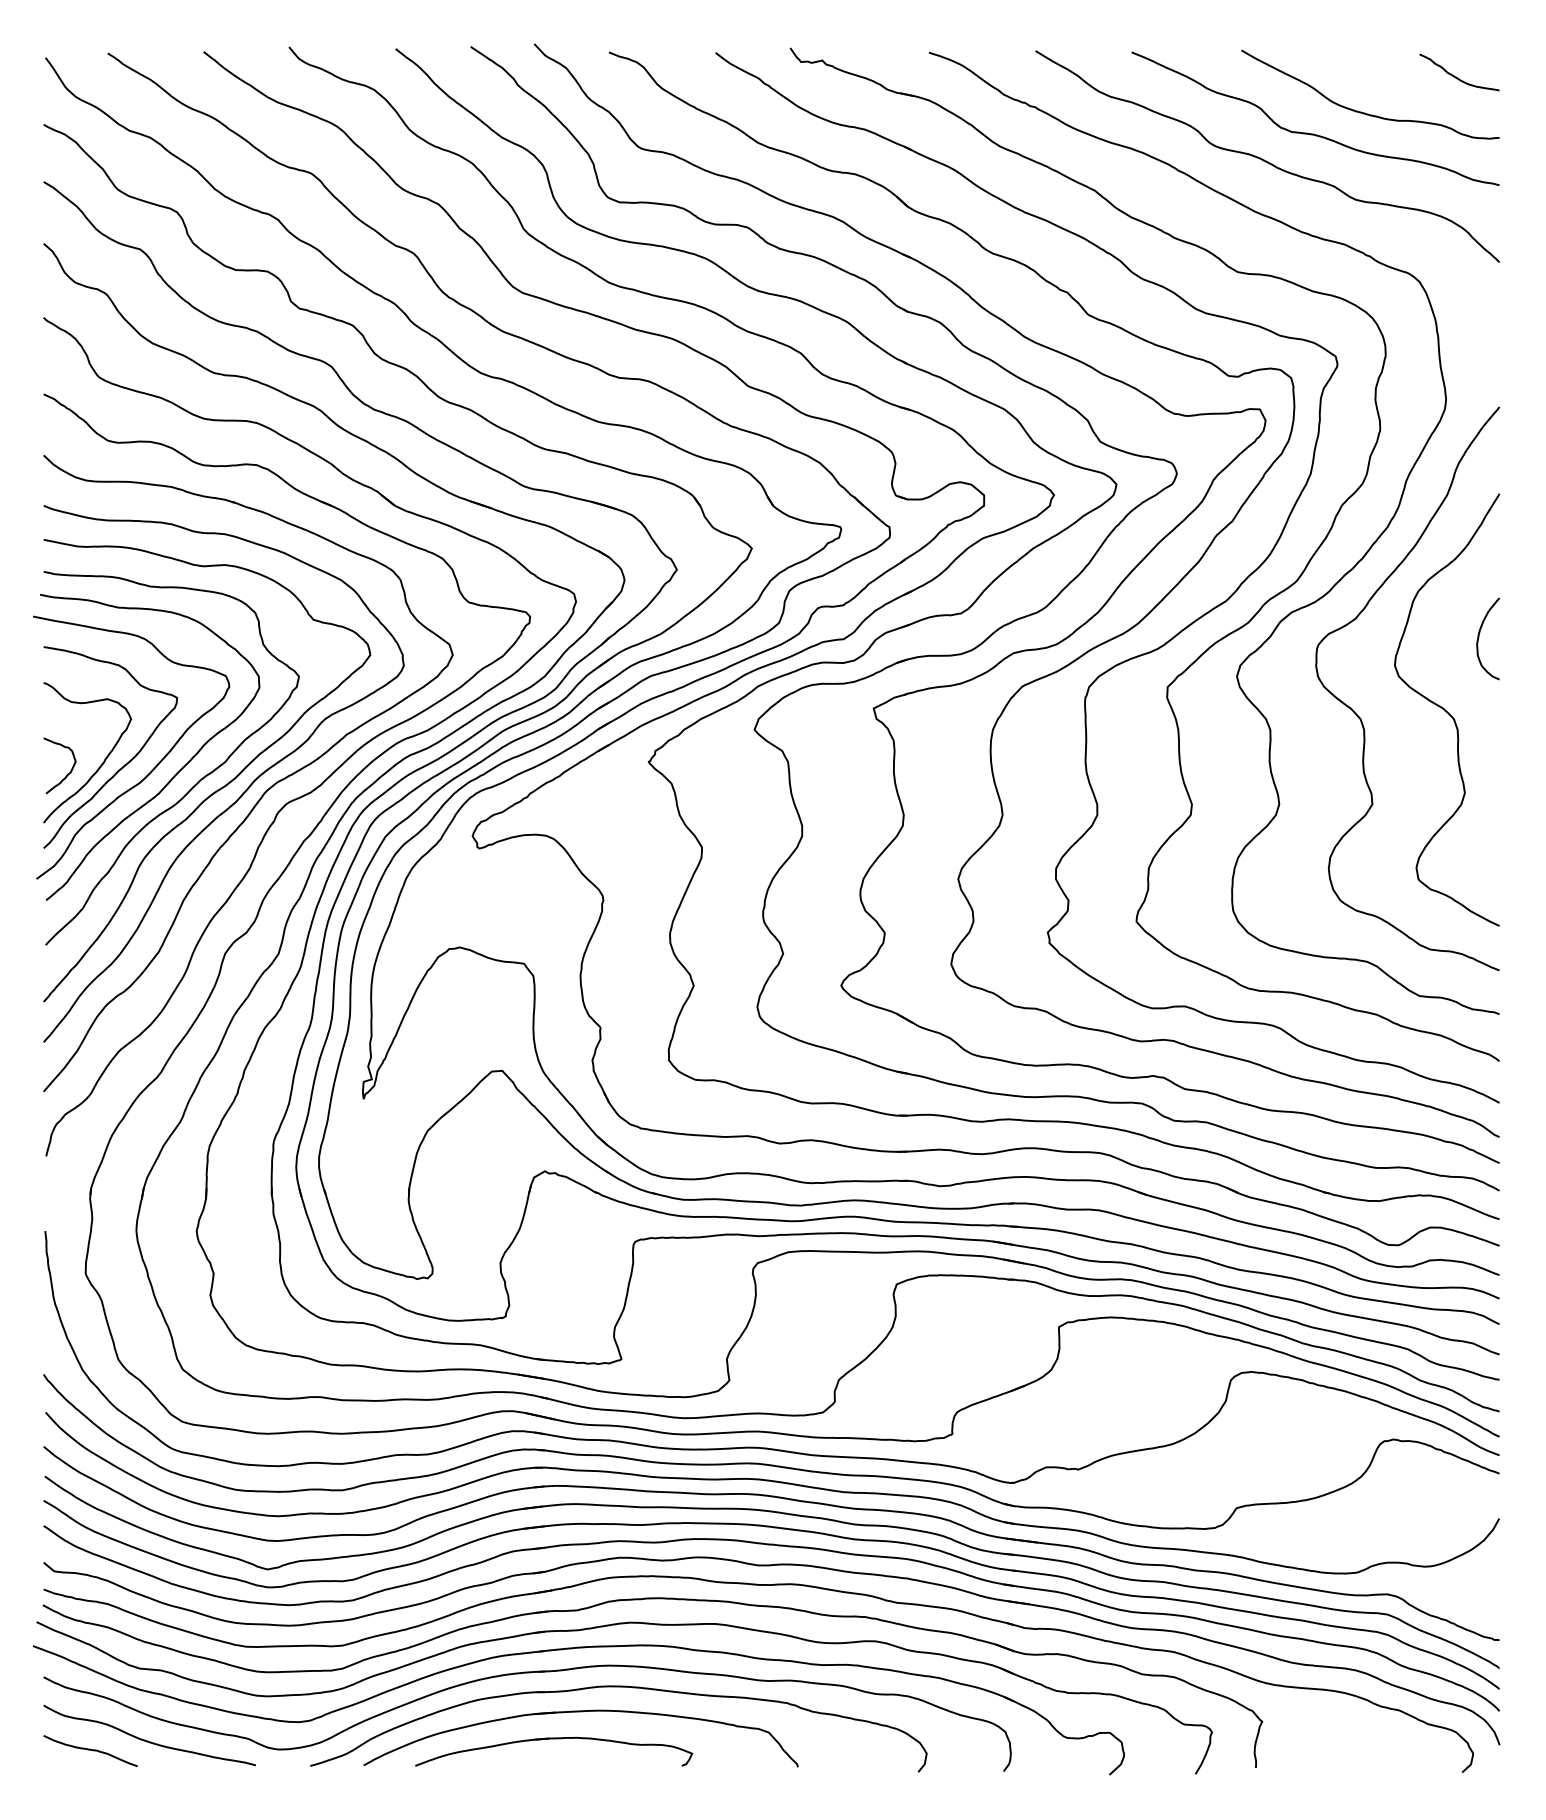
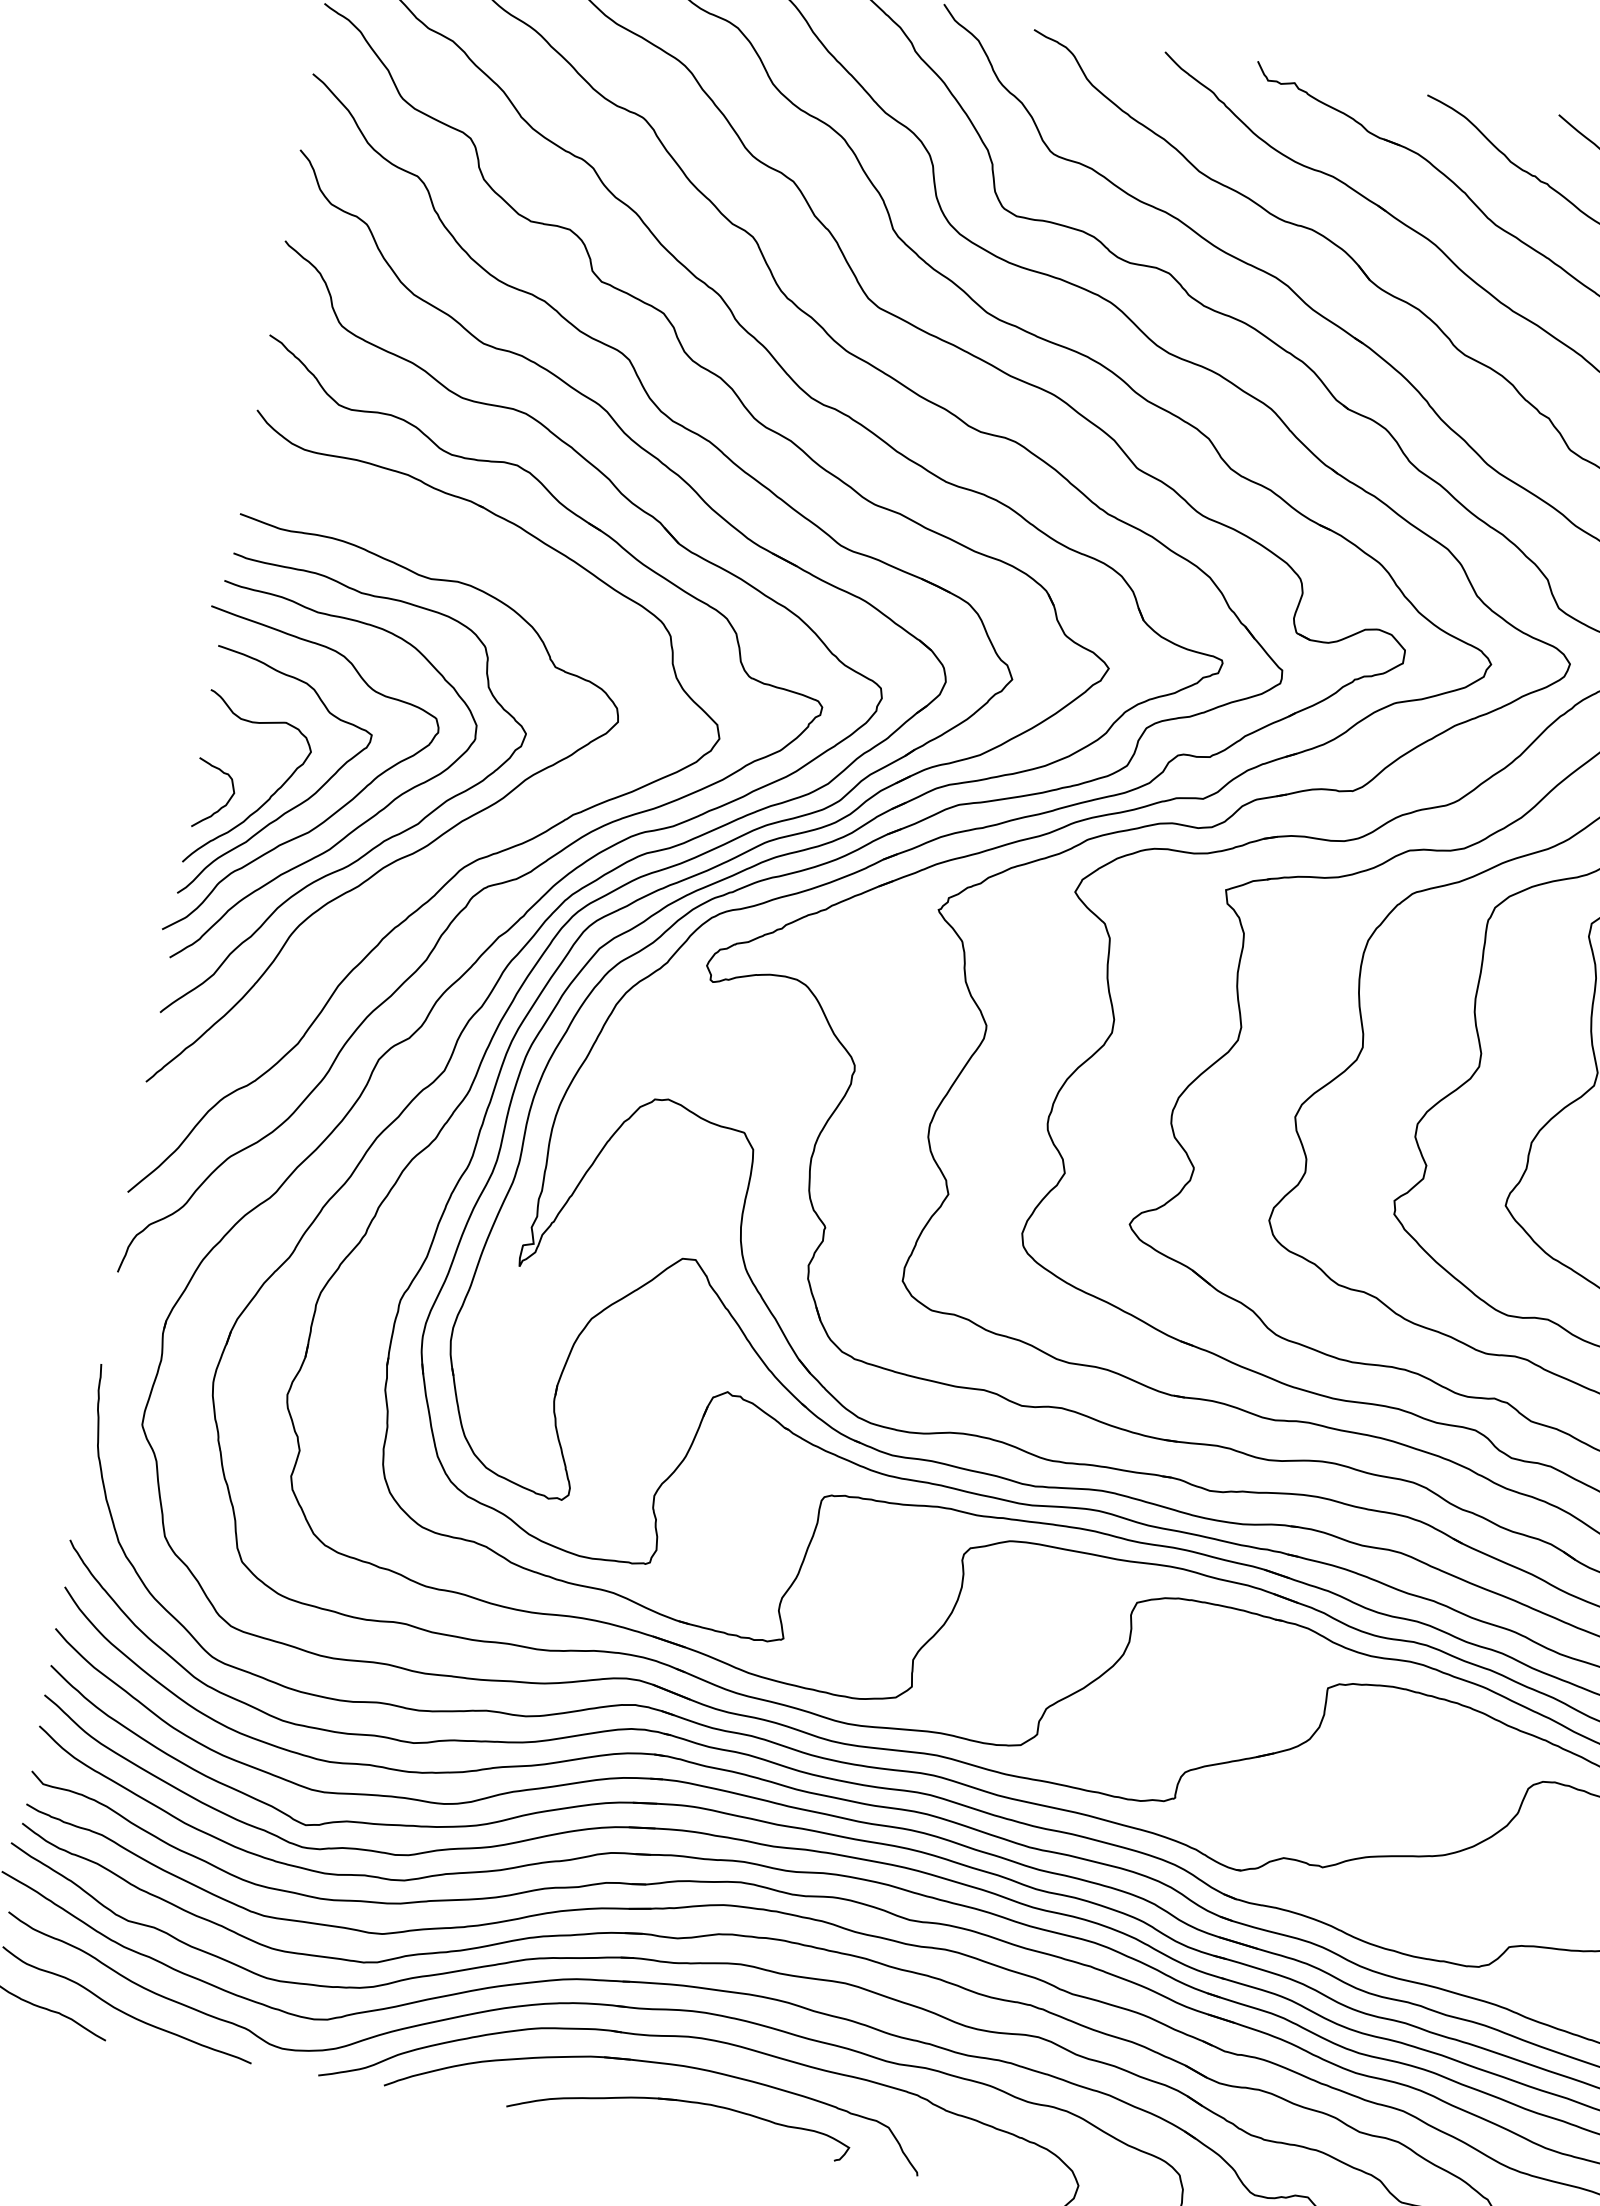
curve: (246, 788) -> (438, 860), removed
part: (554, 1739) -> (682, 2102), moved

